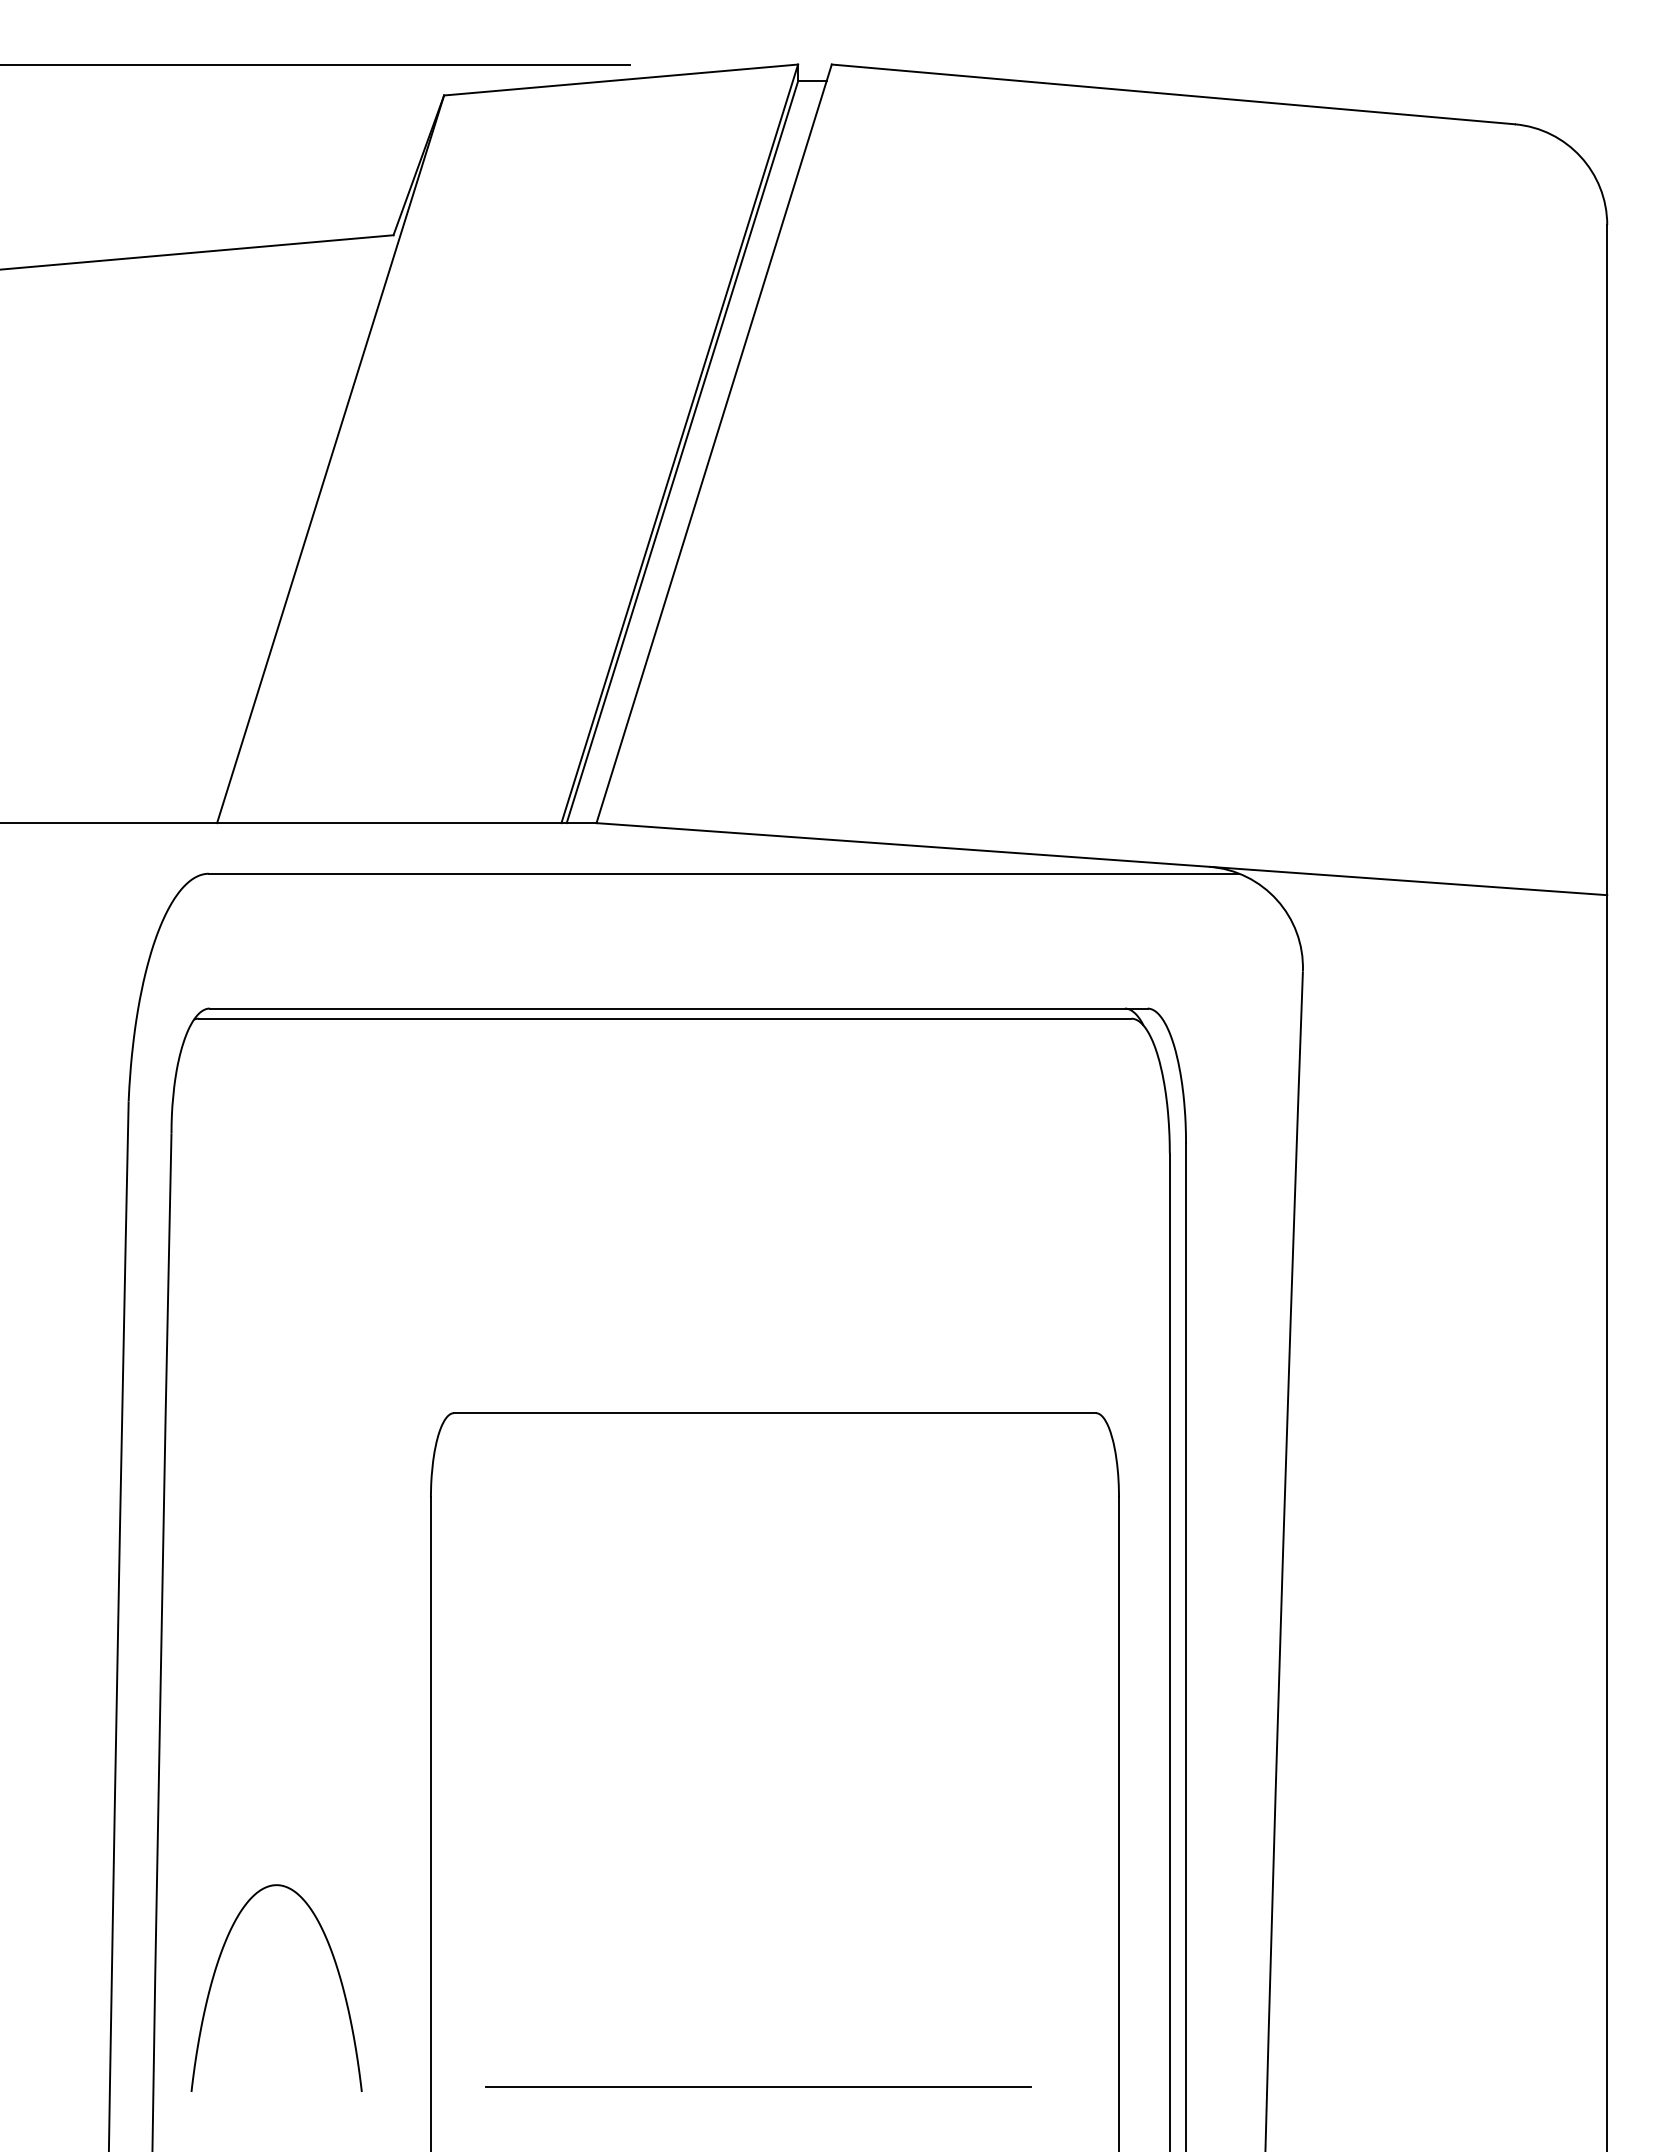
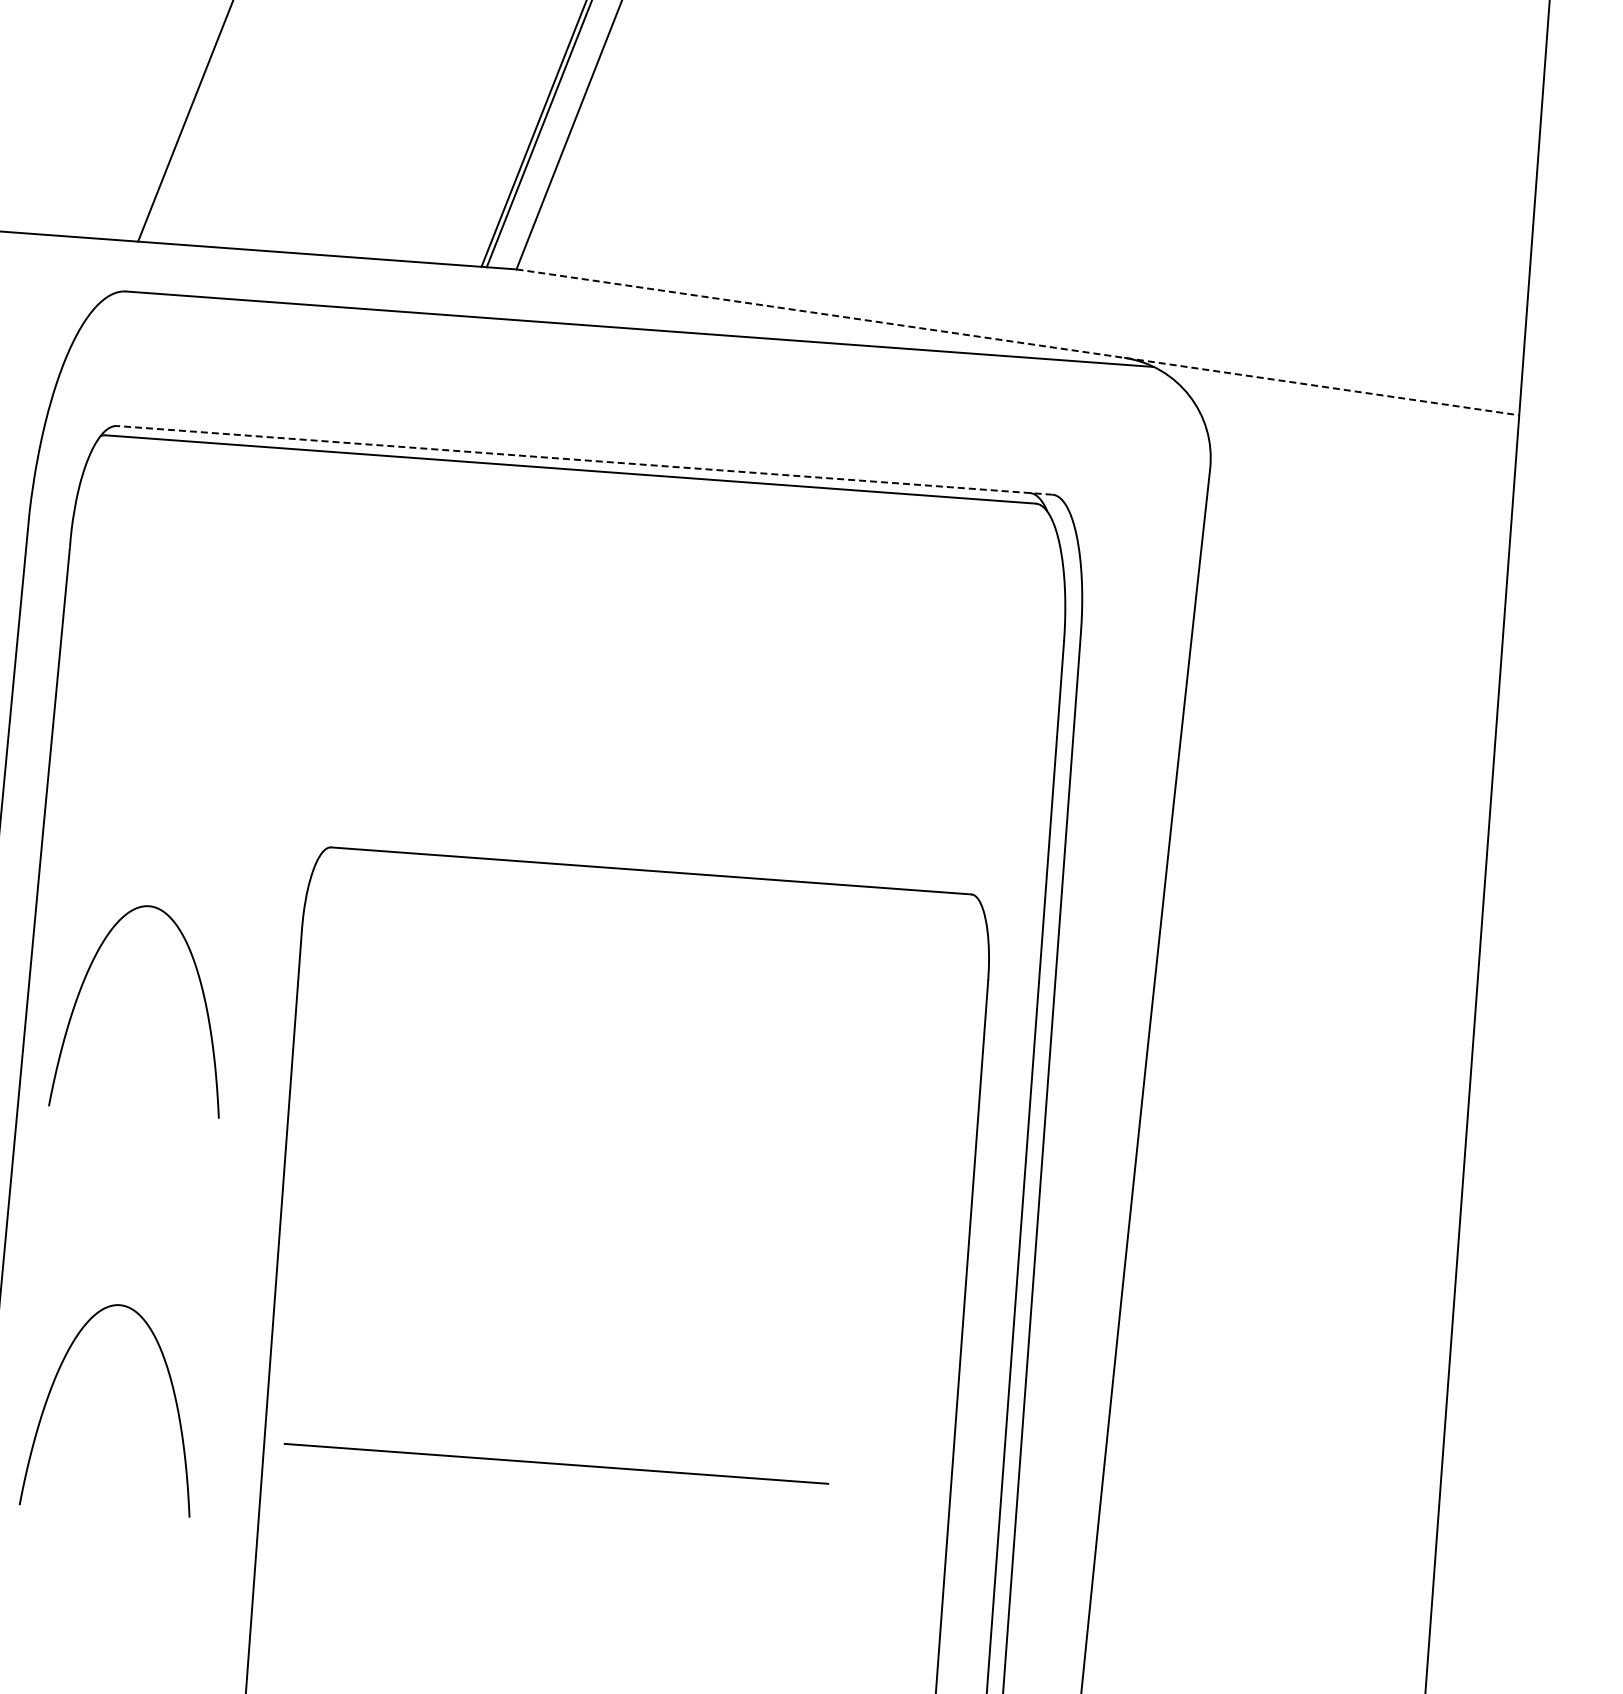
line: (1101, 859) -> (1017, 342), solid -> dashed
line: (678, 1008) -> (584, 460), solid -> dashed
curve: (217, 1567) -> (83, 984), added
line: (758, 2086) -> (556, 1462), moved

